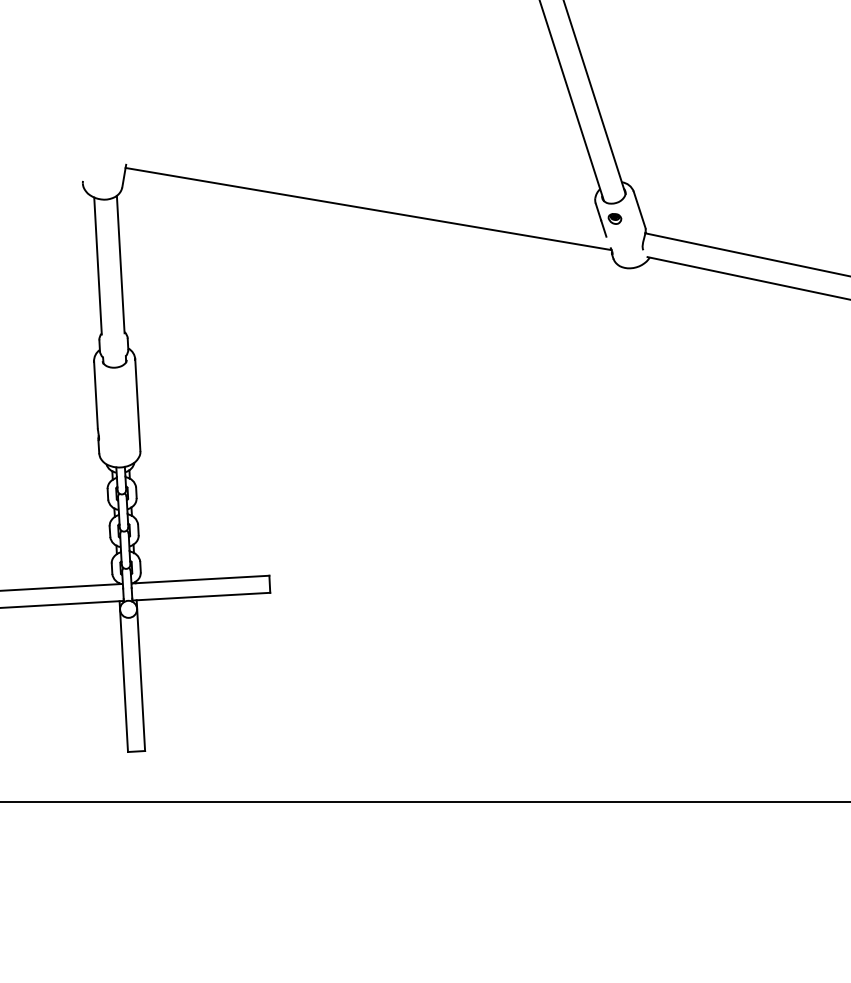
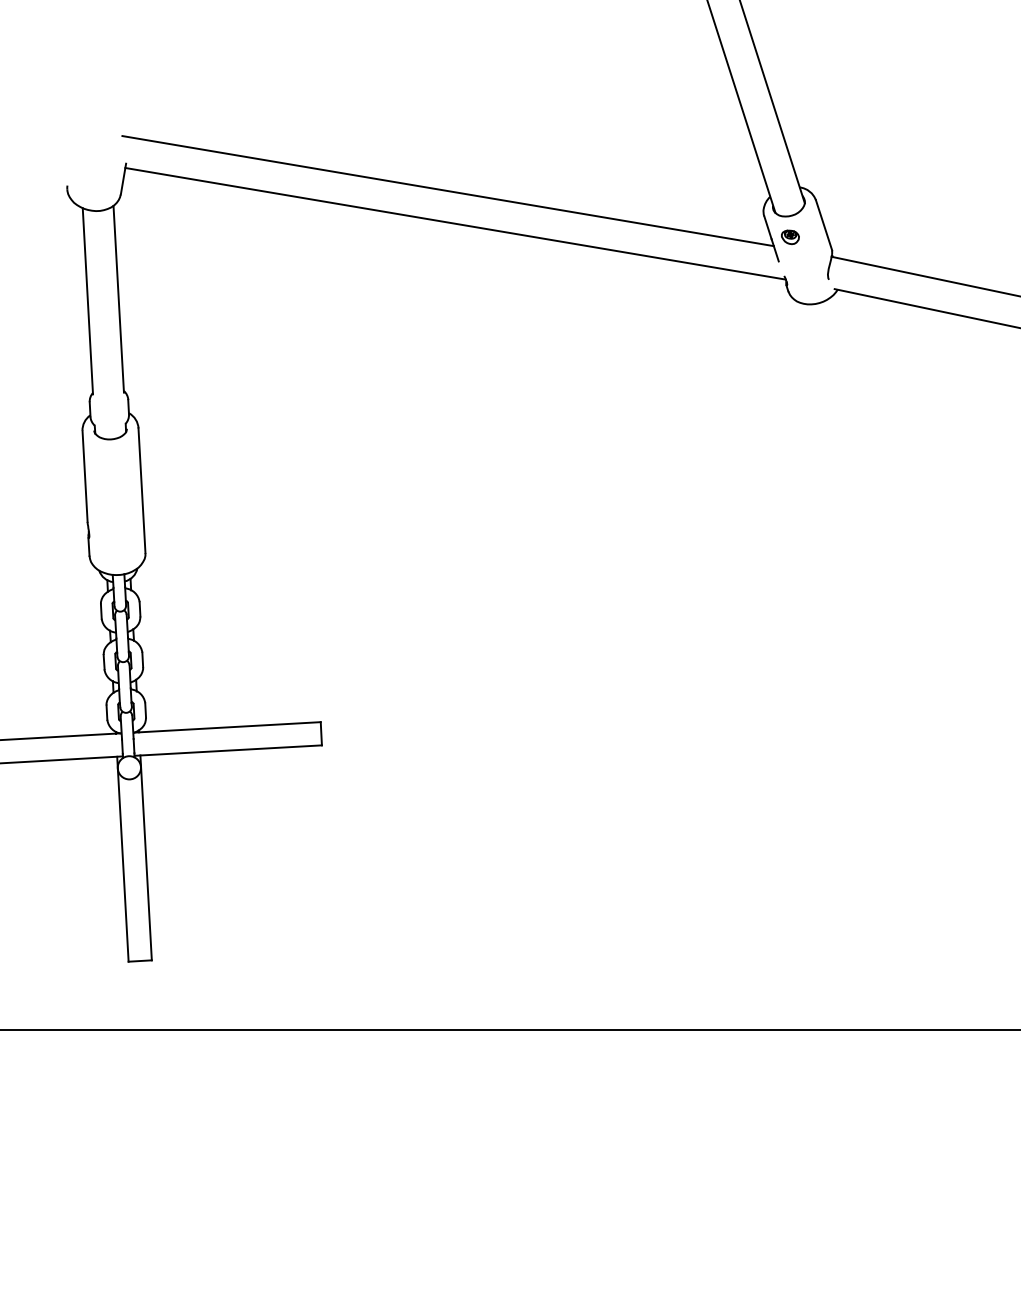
line: (362, 184) -> (447, 190), added

